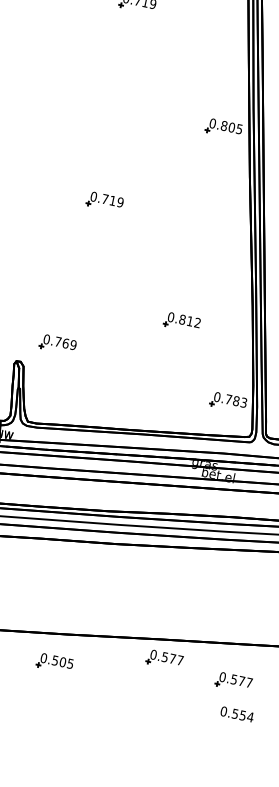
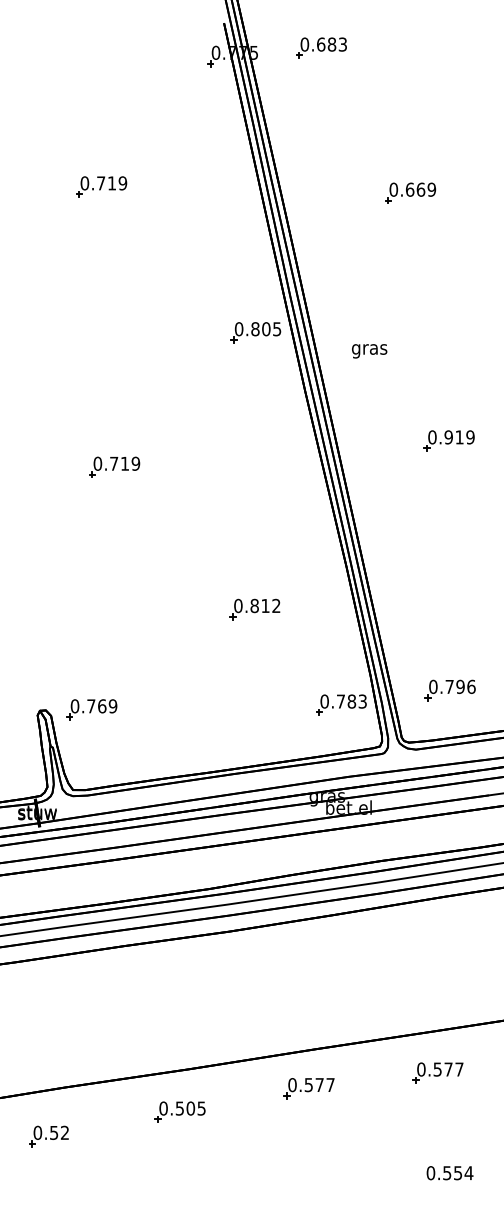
part: (57, 344) -> (91, 709), moved
part: (164, 659) -> (308, 1088), moved
part: (233, 681) -> (437, 1072), moved
text: (236, 714) -> (449, 1173), moved

